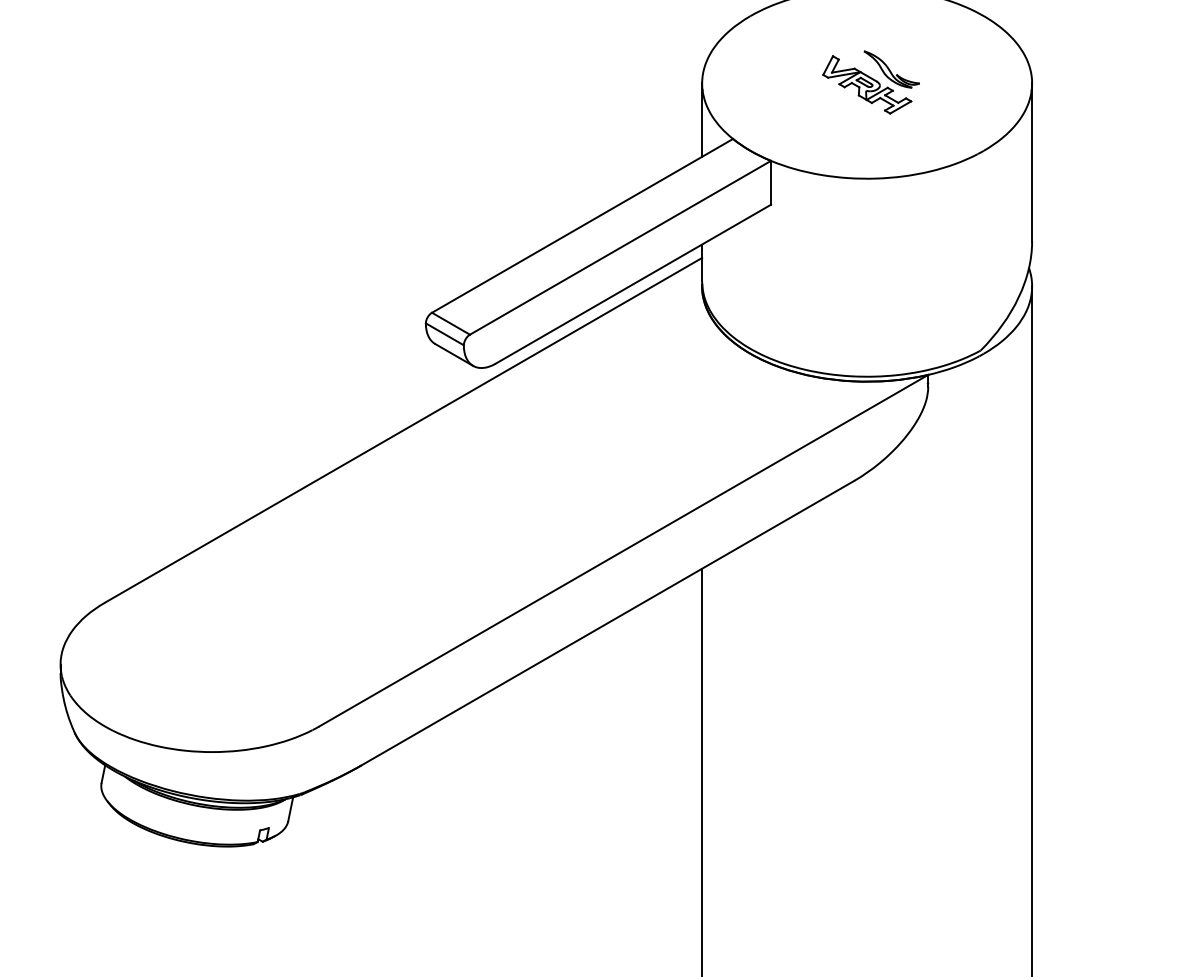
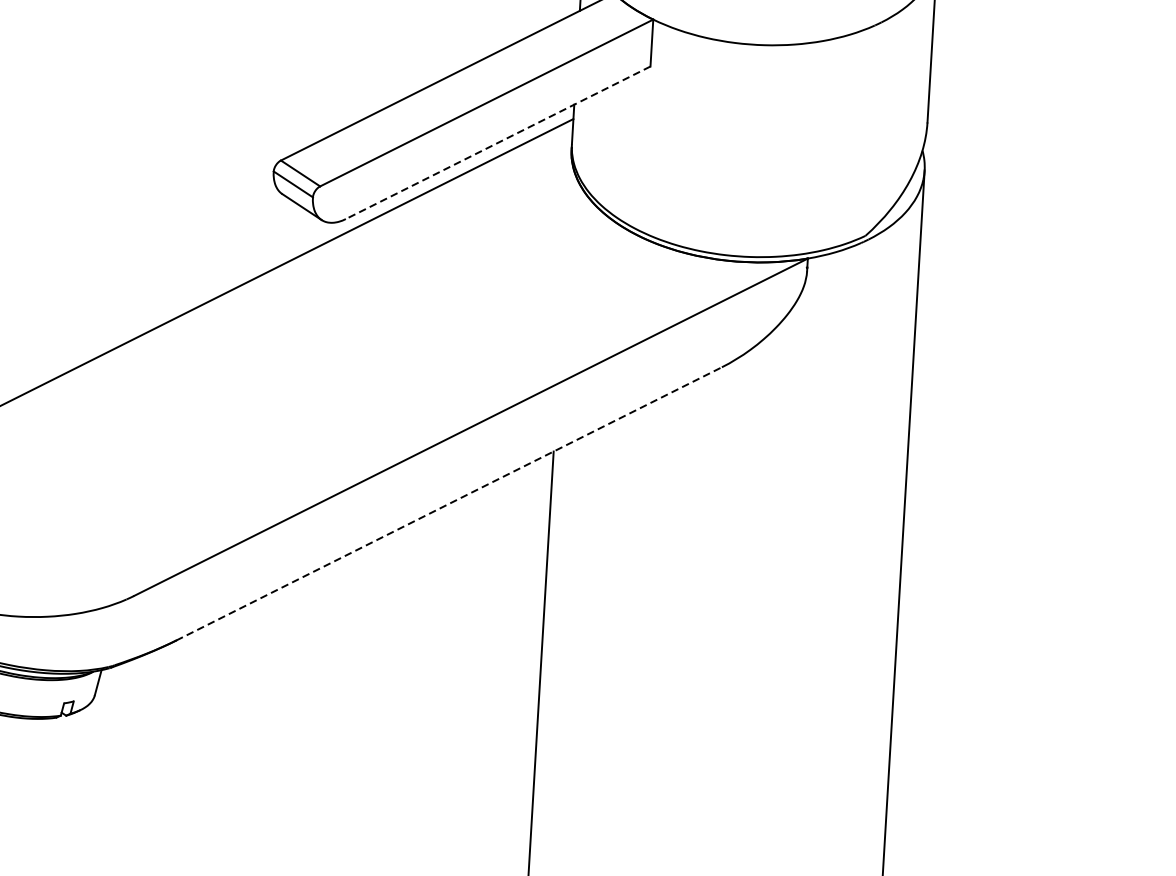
line: (633, 284) -> (498, 143), solid -> dashed
line: (607, 623) -> (448, 504), solid -> dashed

